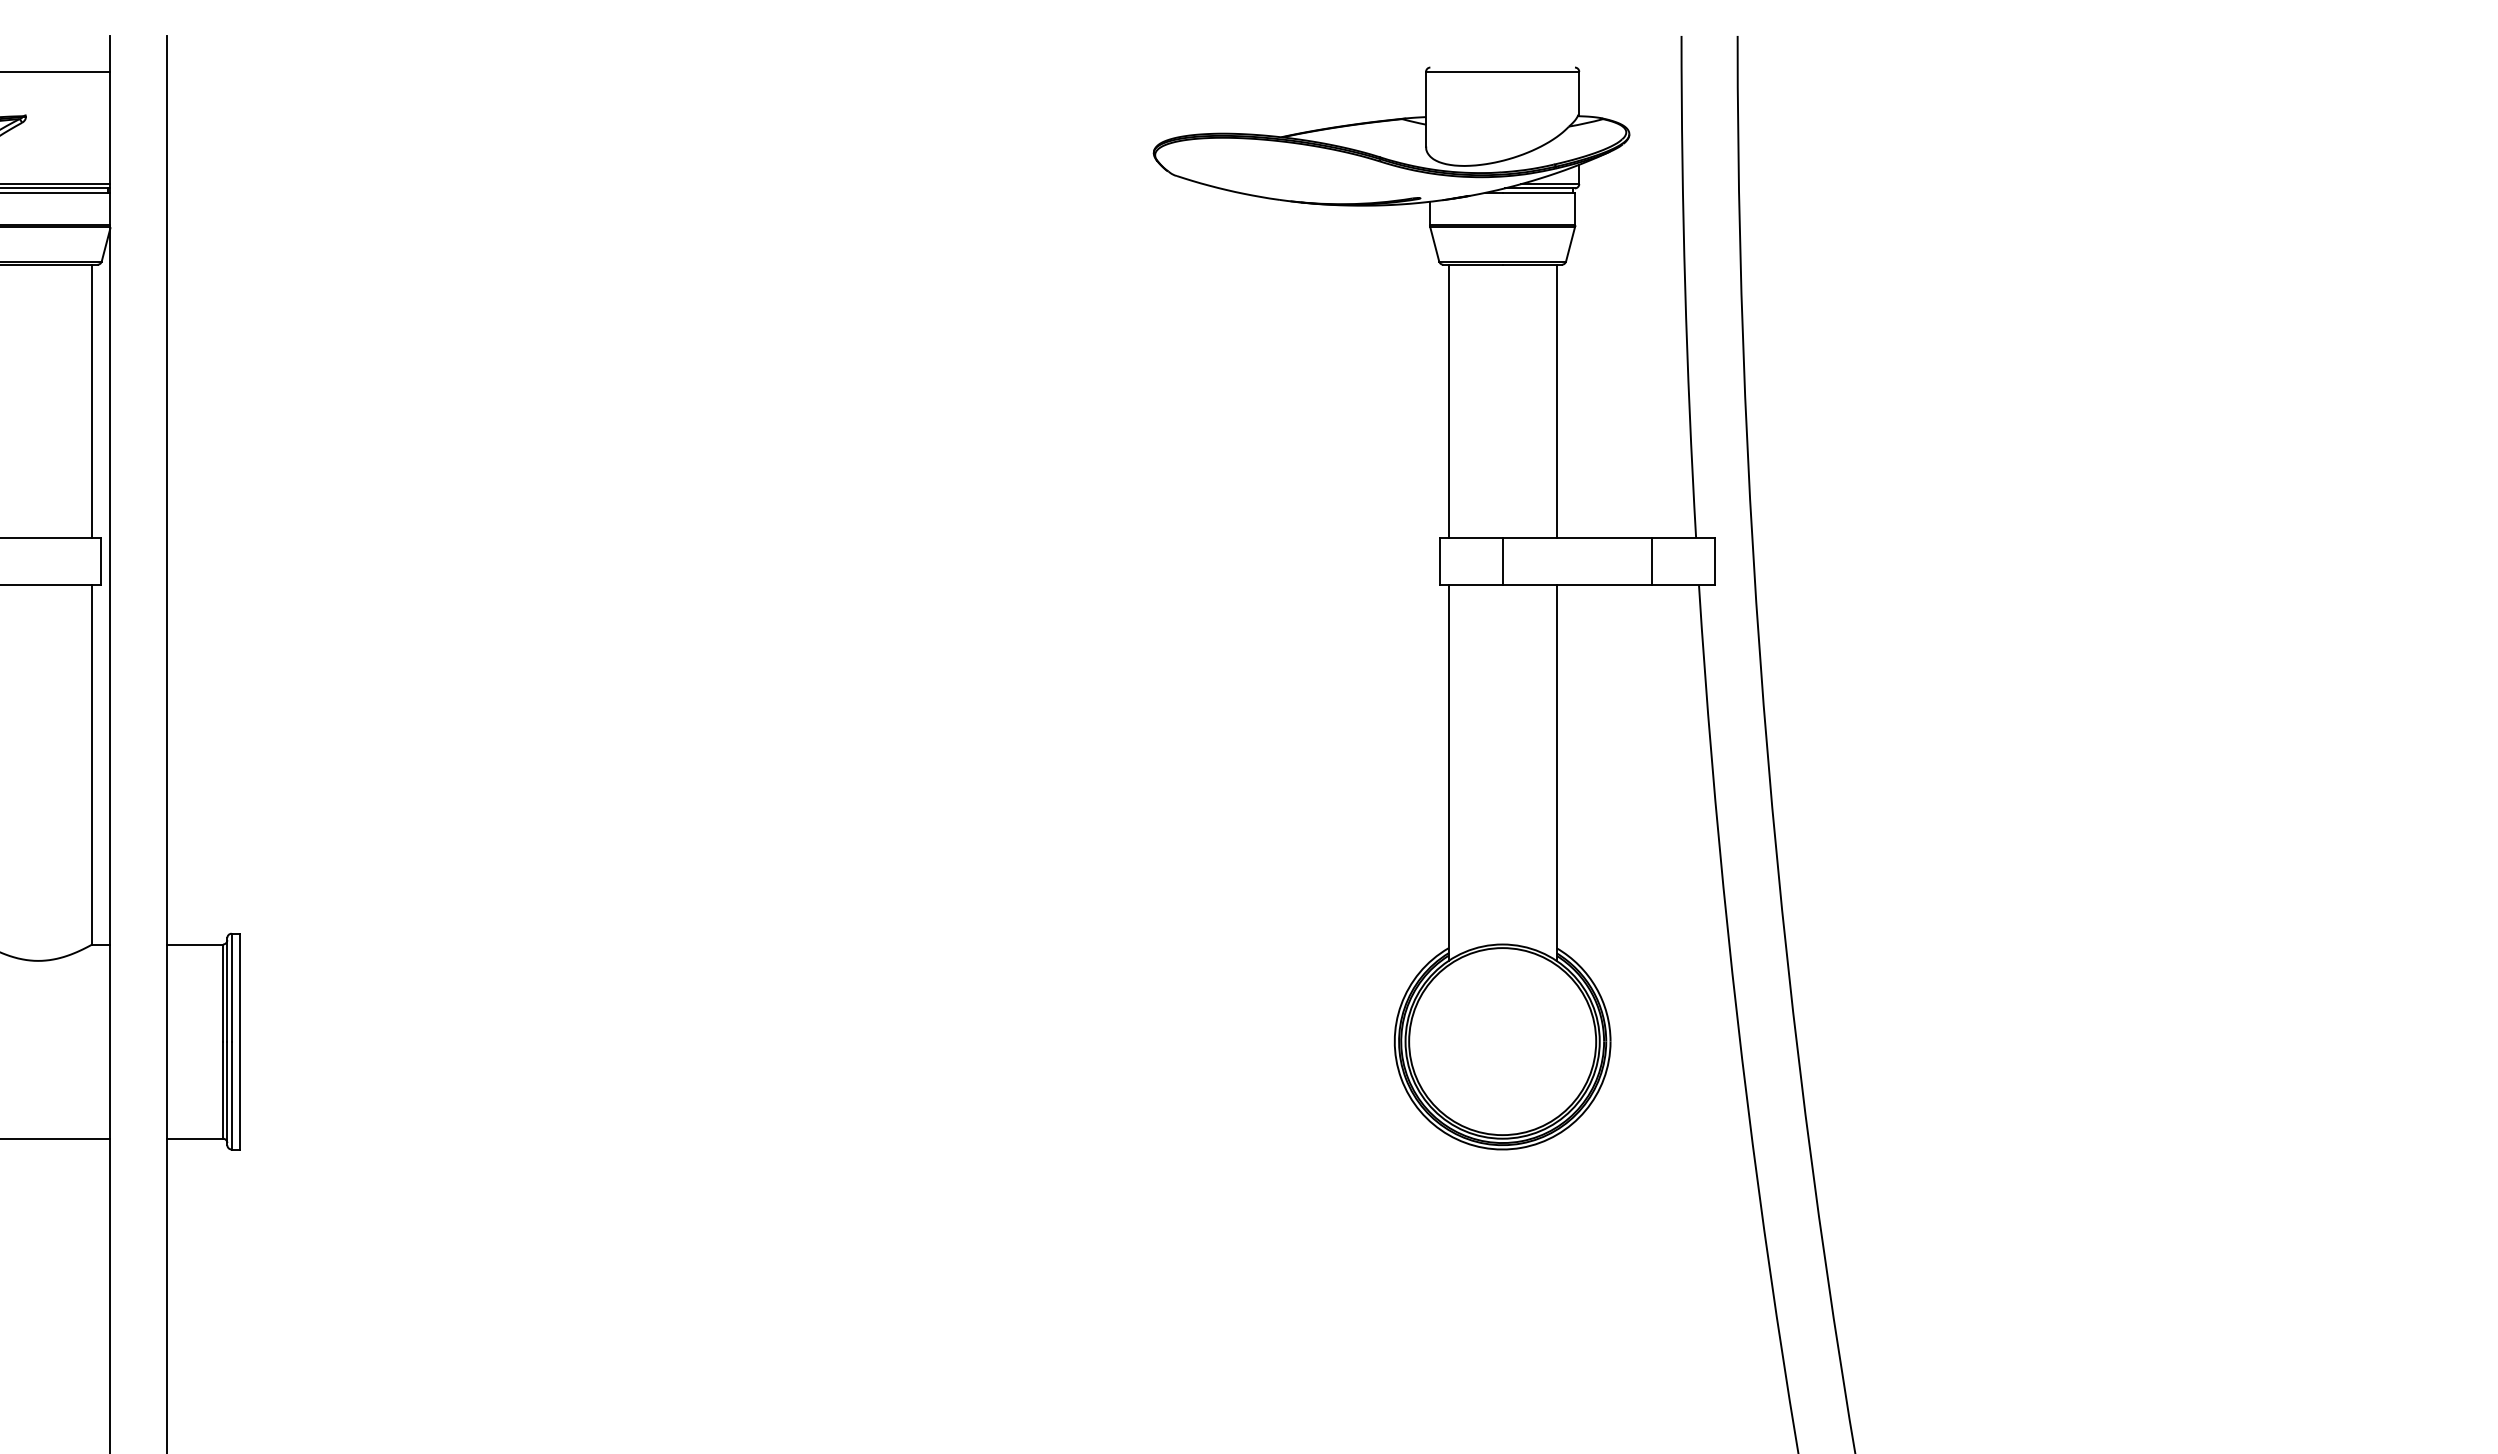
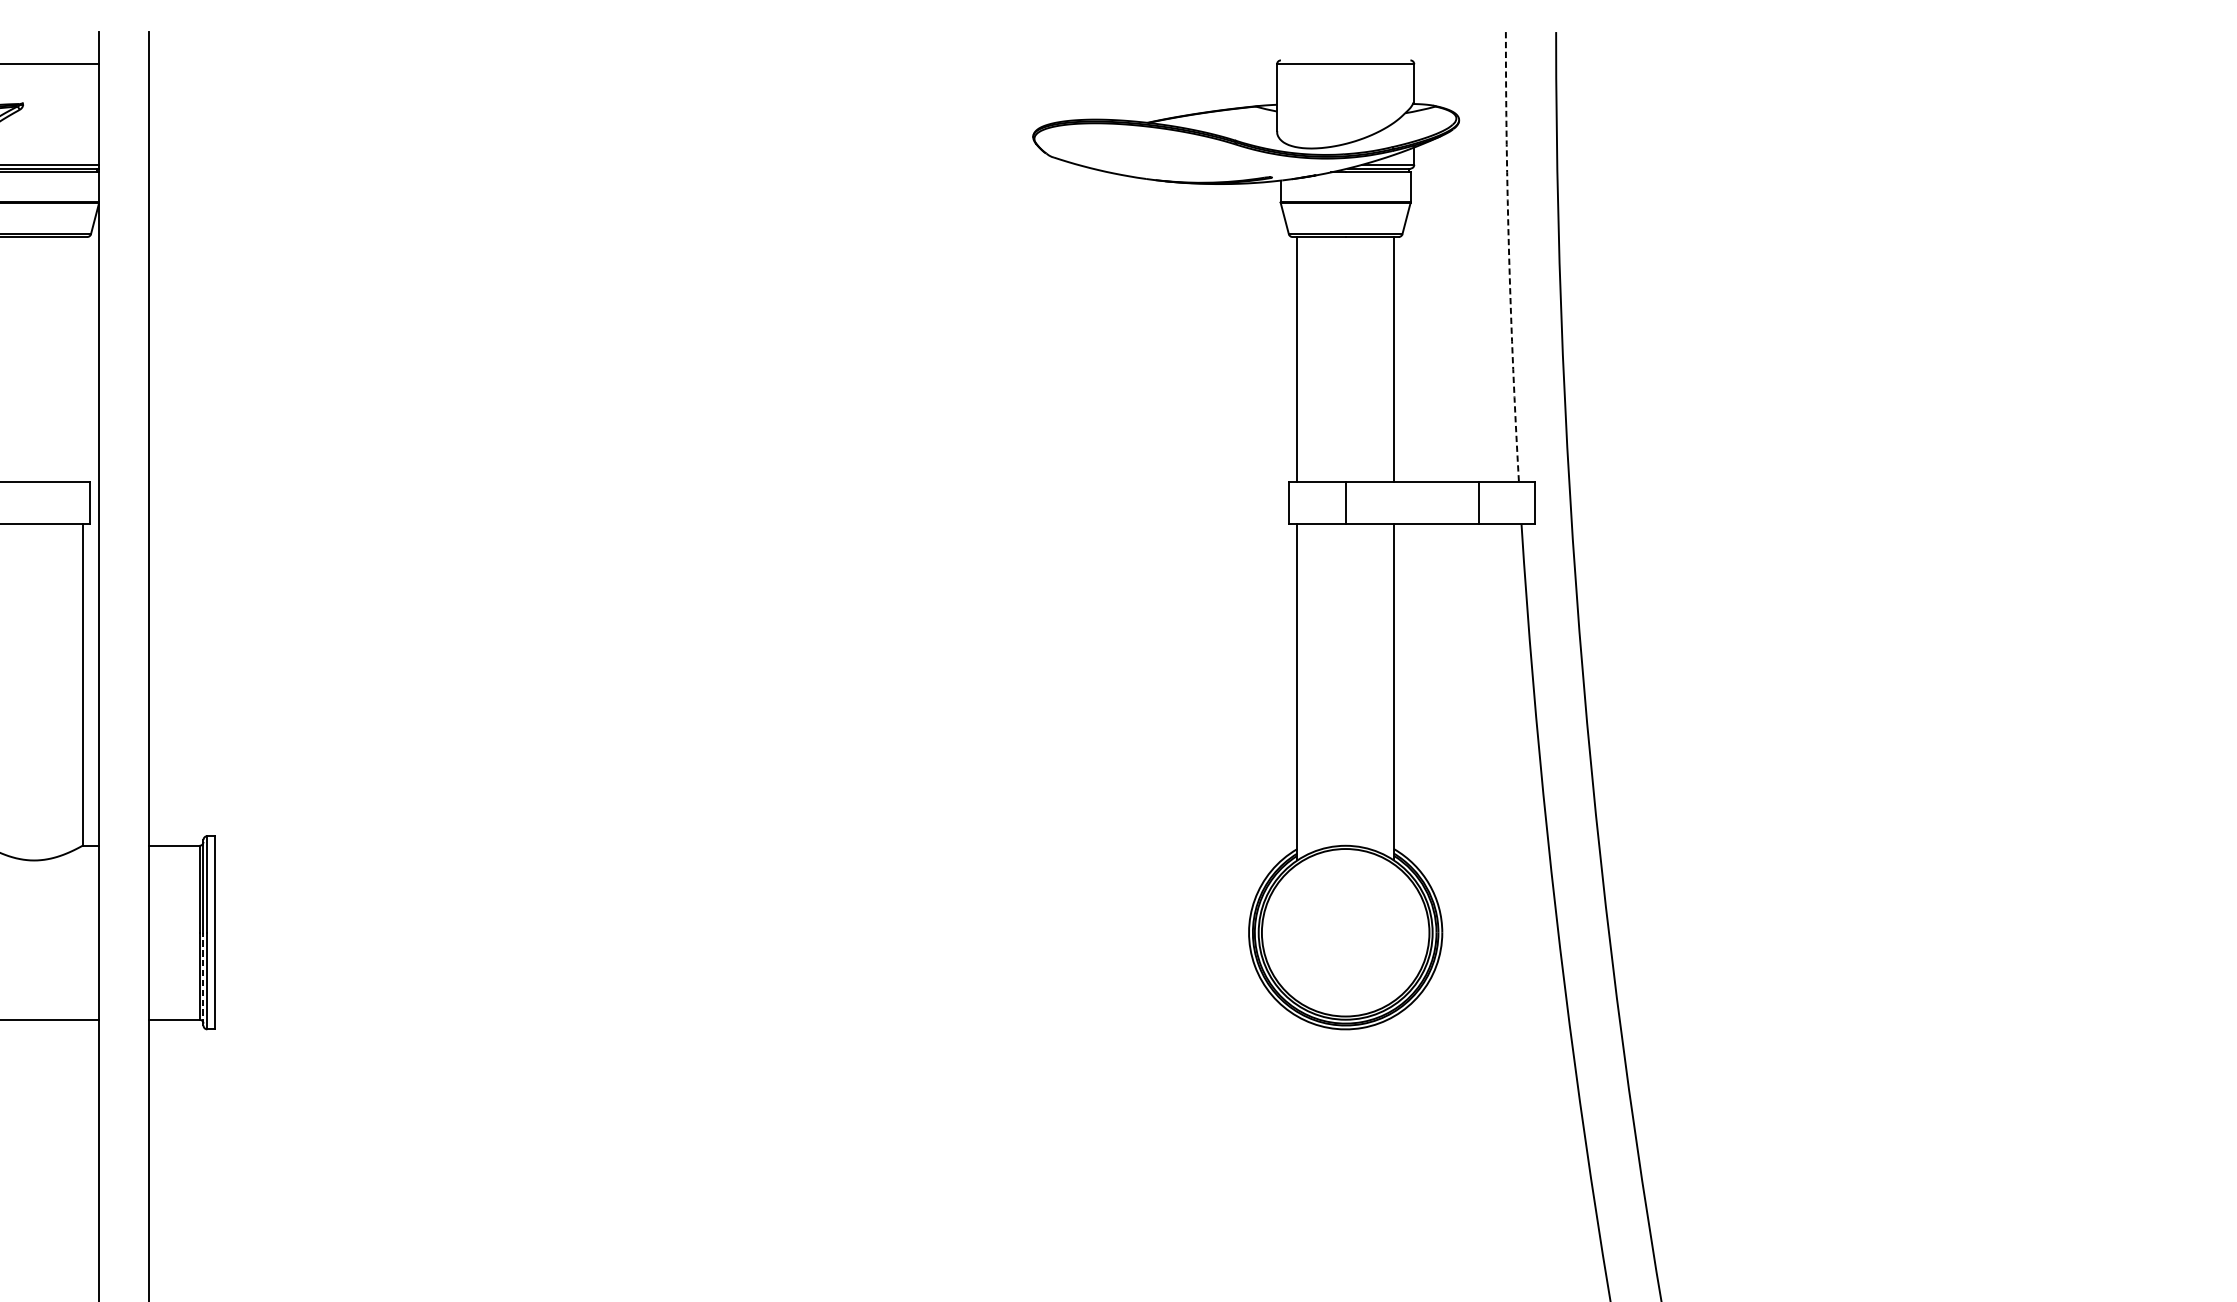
arc: (1685, 287) -> (1509, 257), solid -> dashed
line: (92, 400) -> (82, 358), removed
line: (227, 1093) -> (203, 979), solid -> dashed

